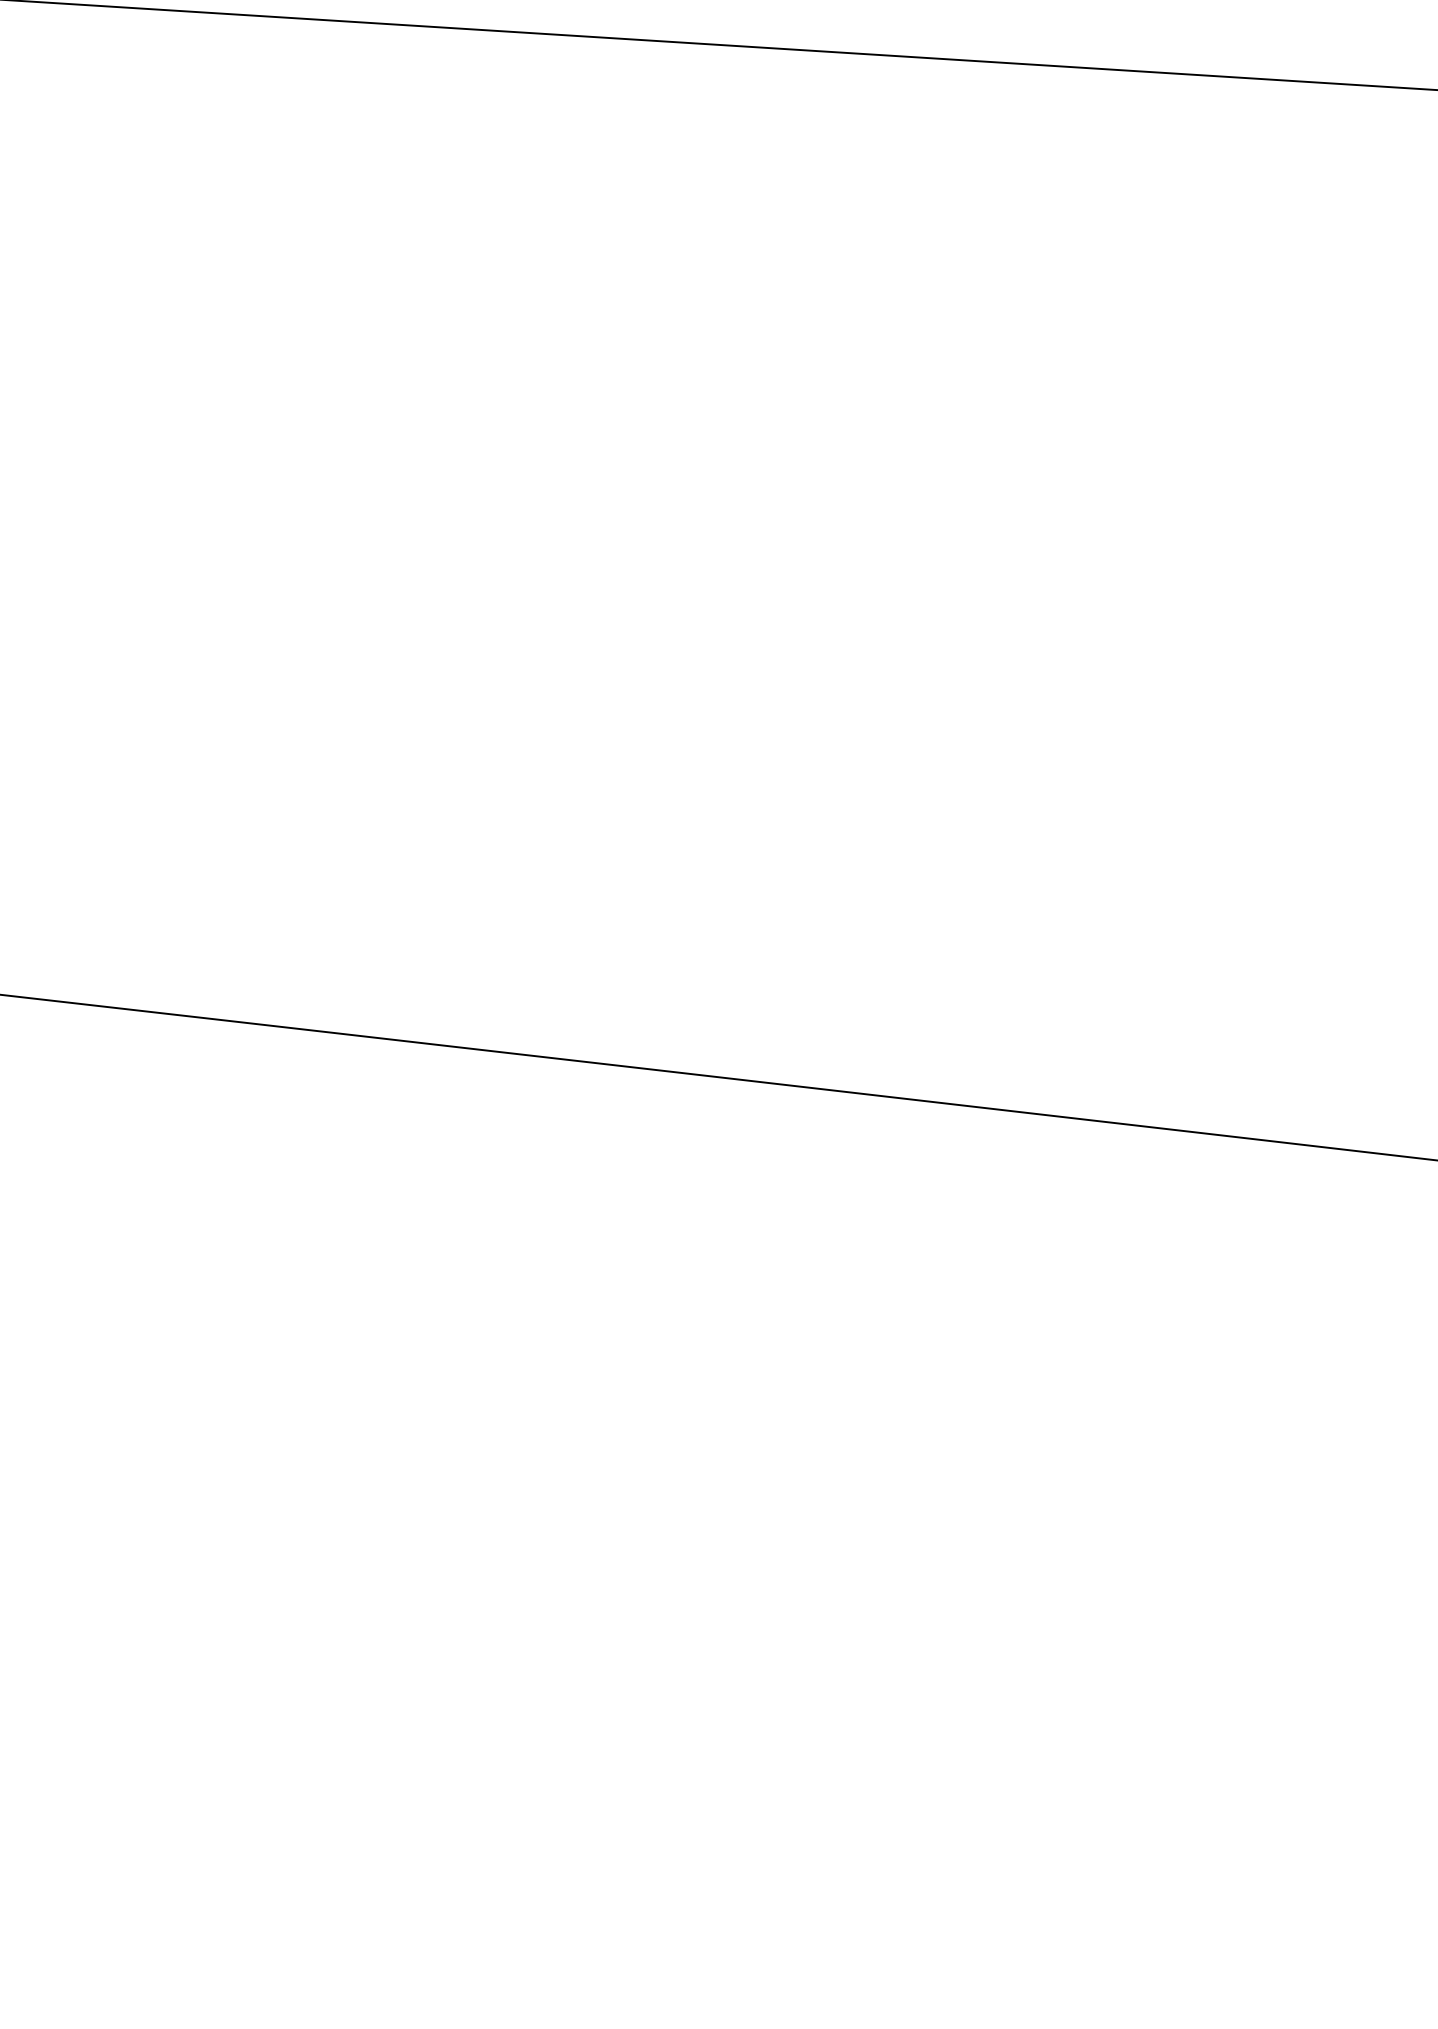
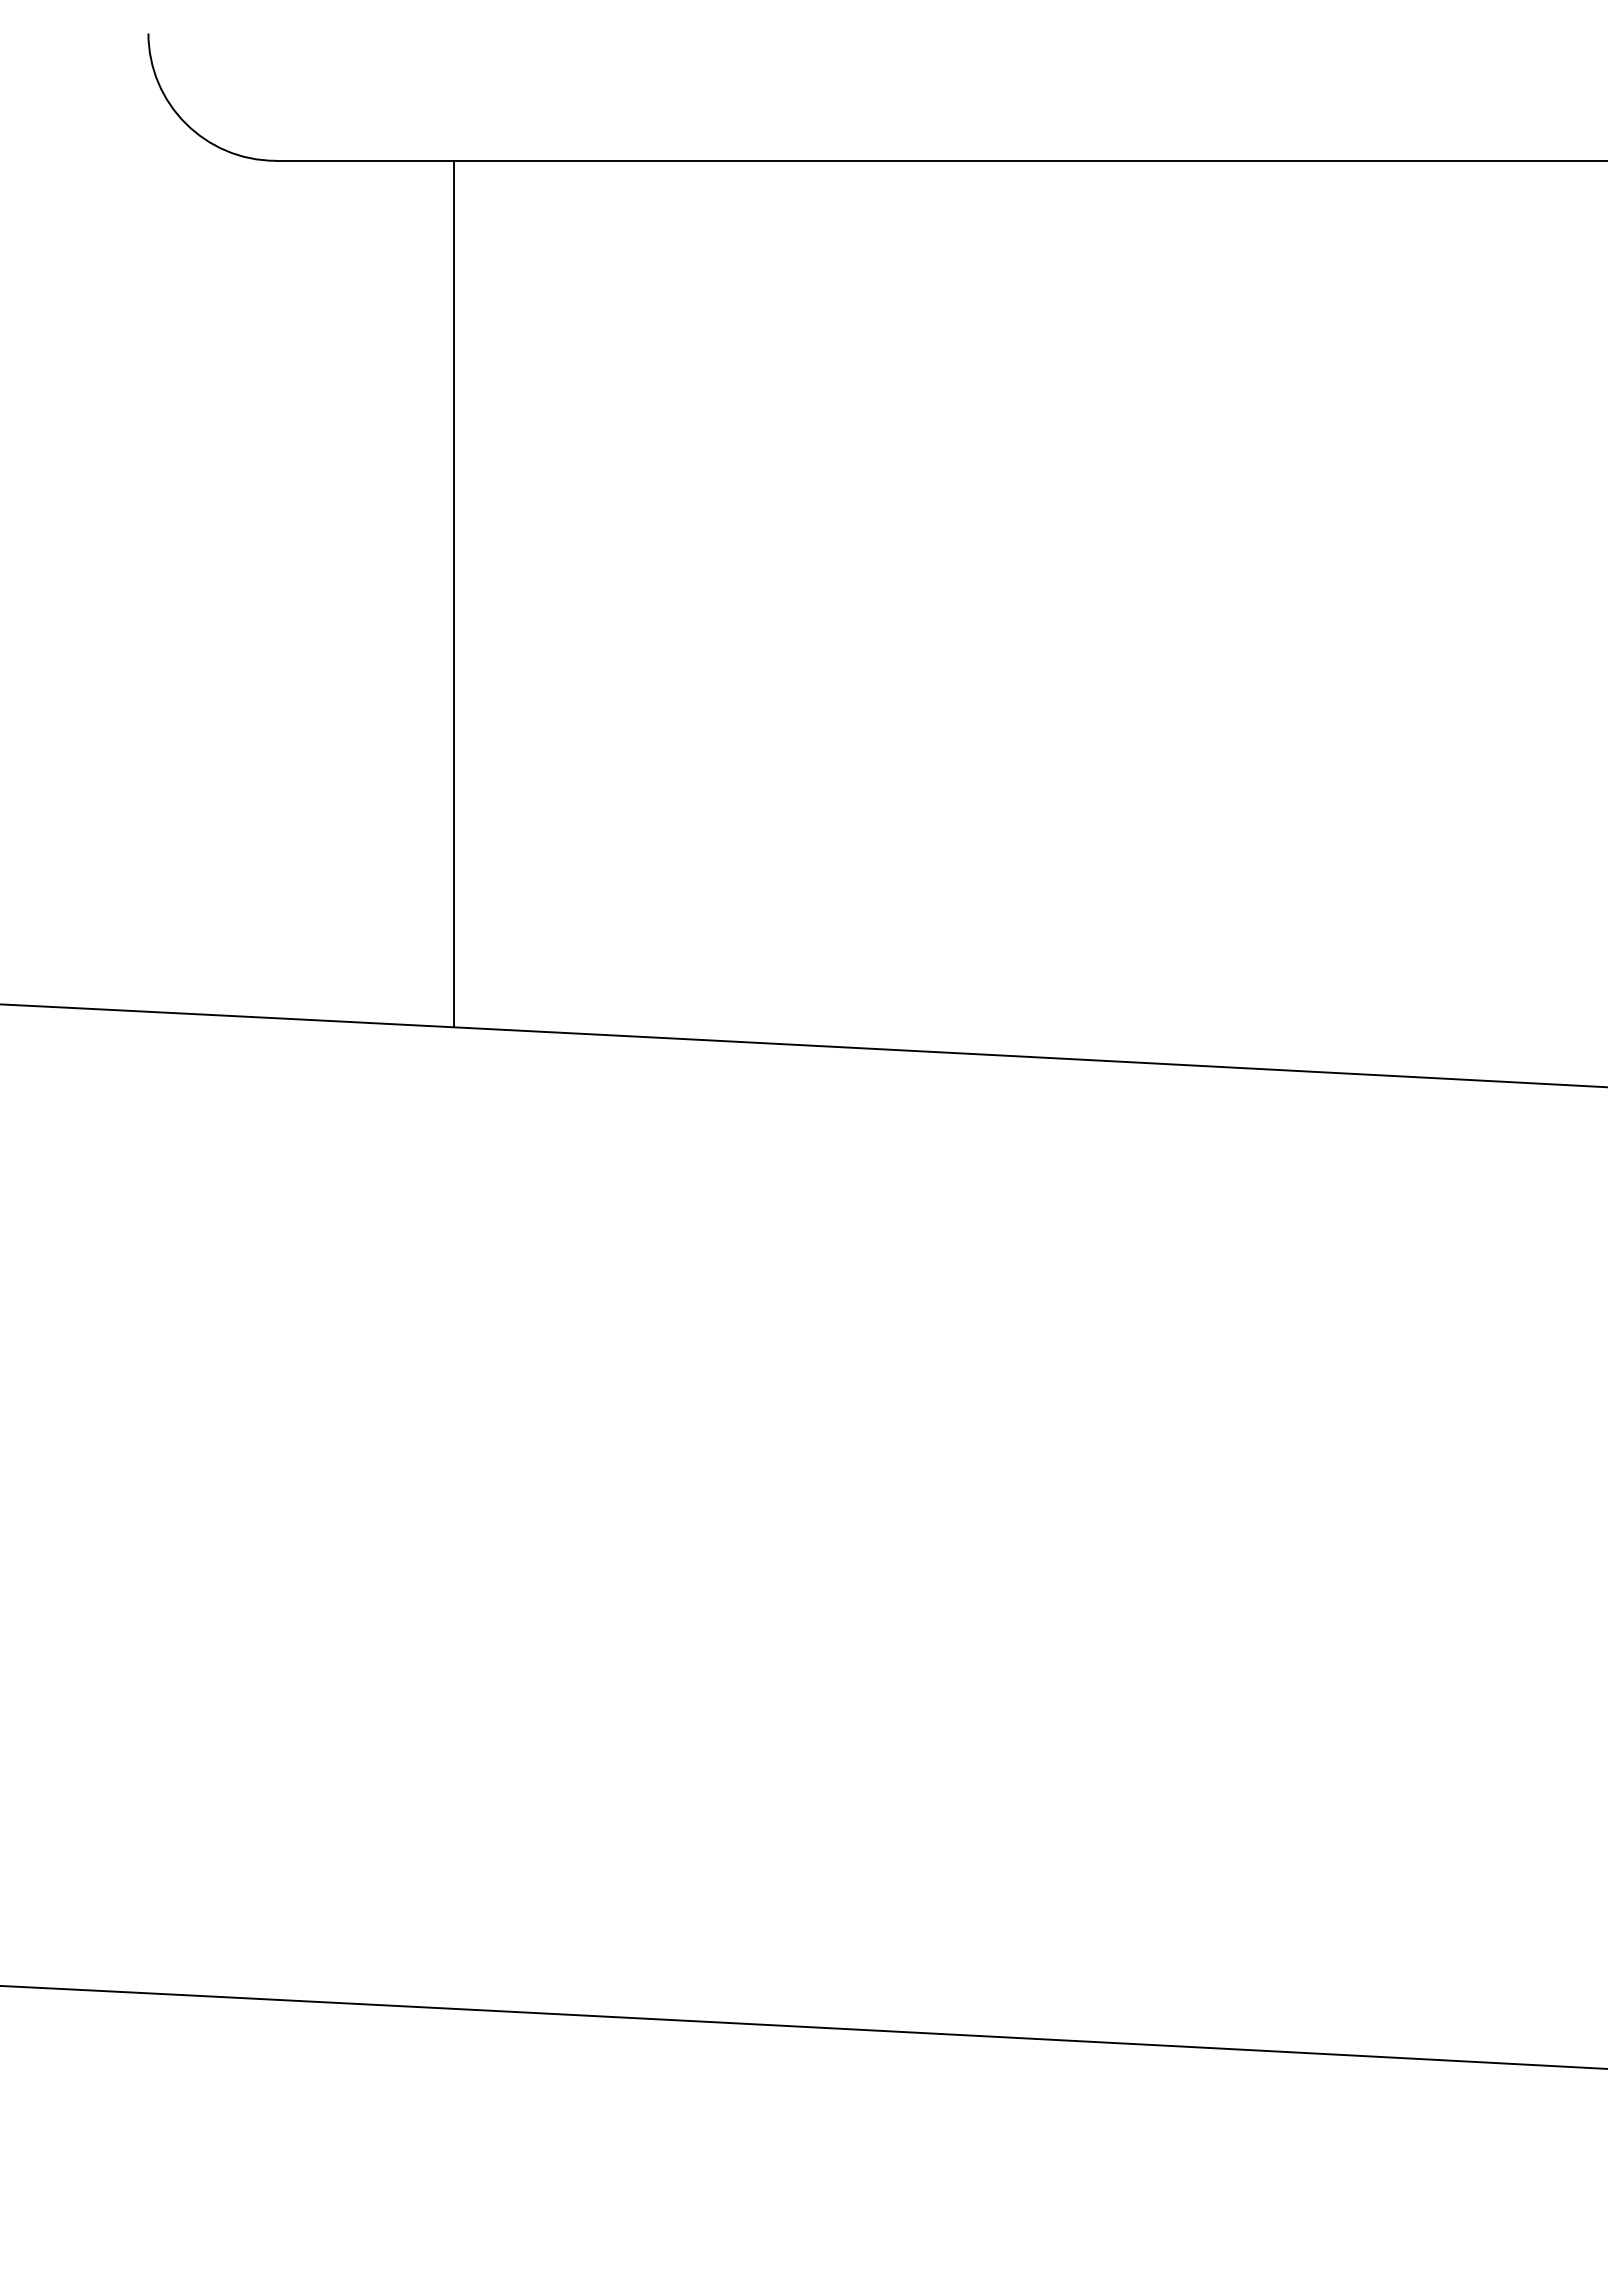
line: (79, 502) -> (454, 593), added

